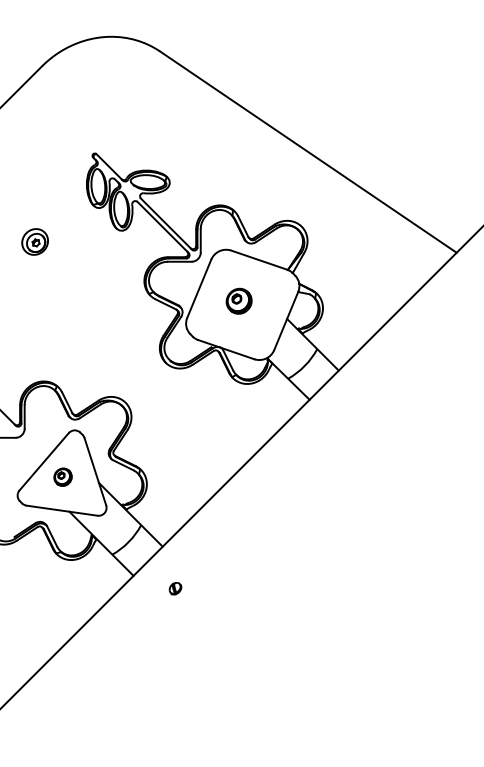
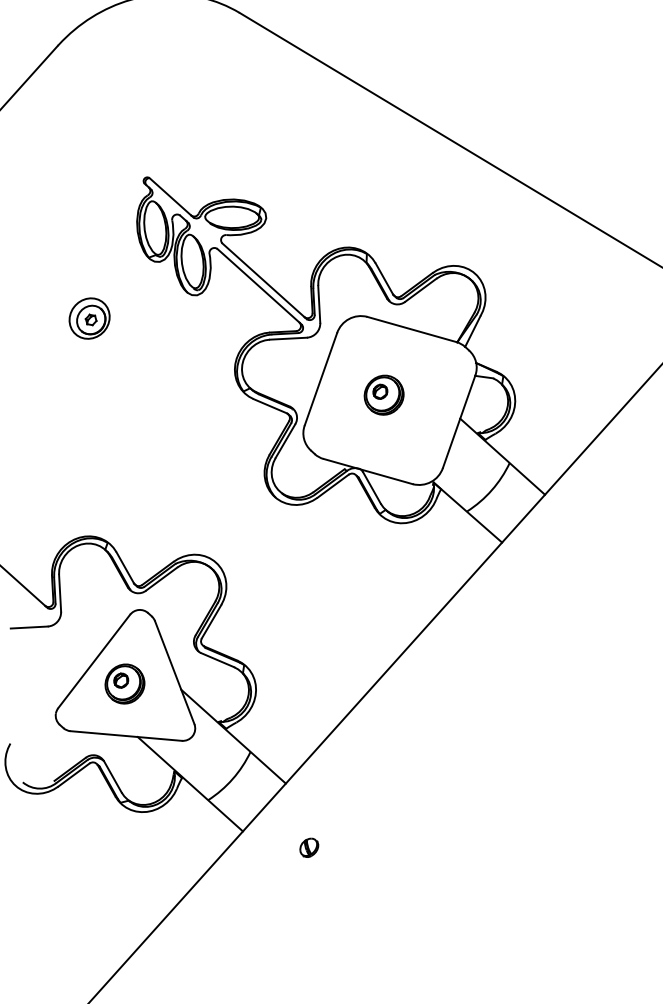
part: (34, 241) -> (88, 317), moved
part: (62, 476) -> (123, 682), size x1.43

